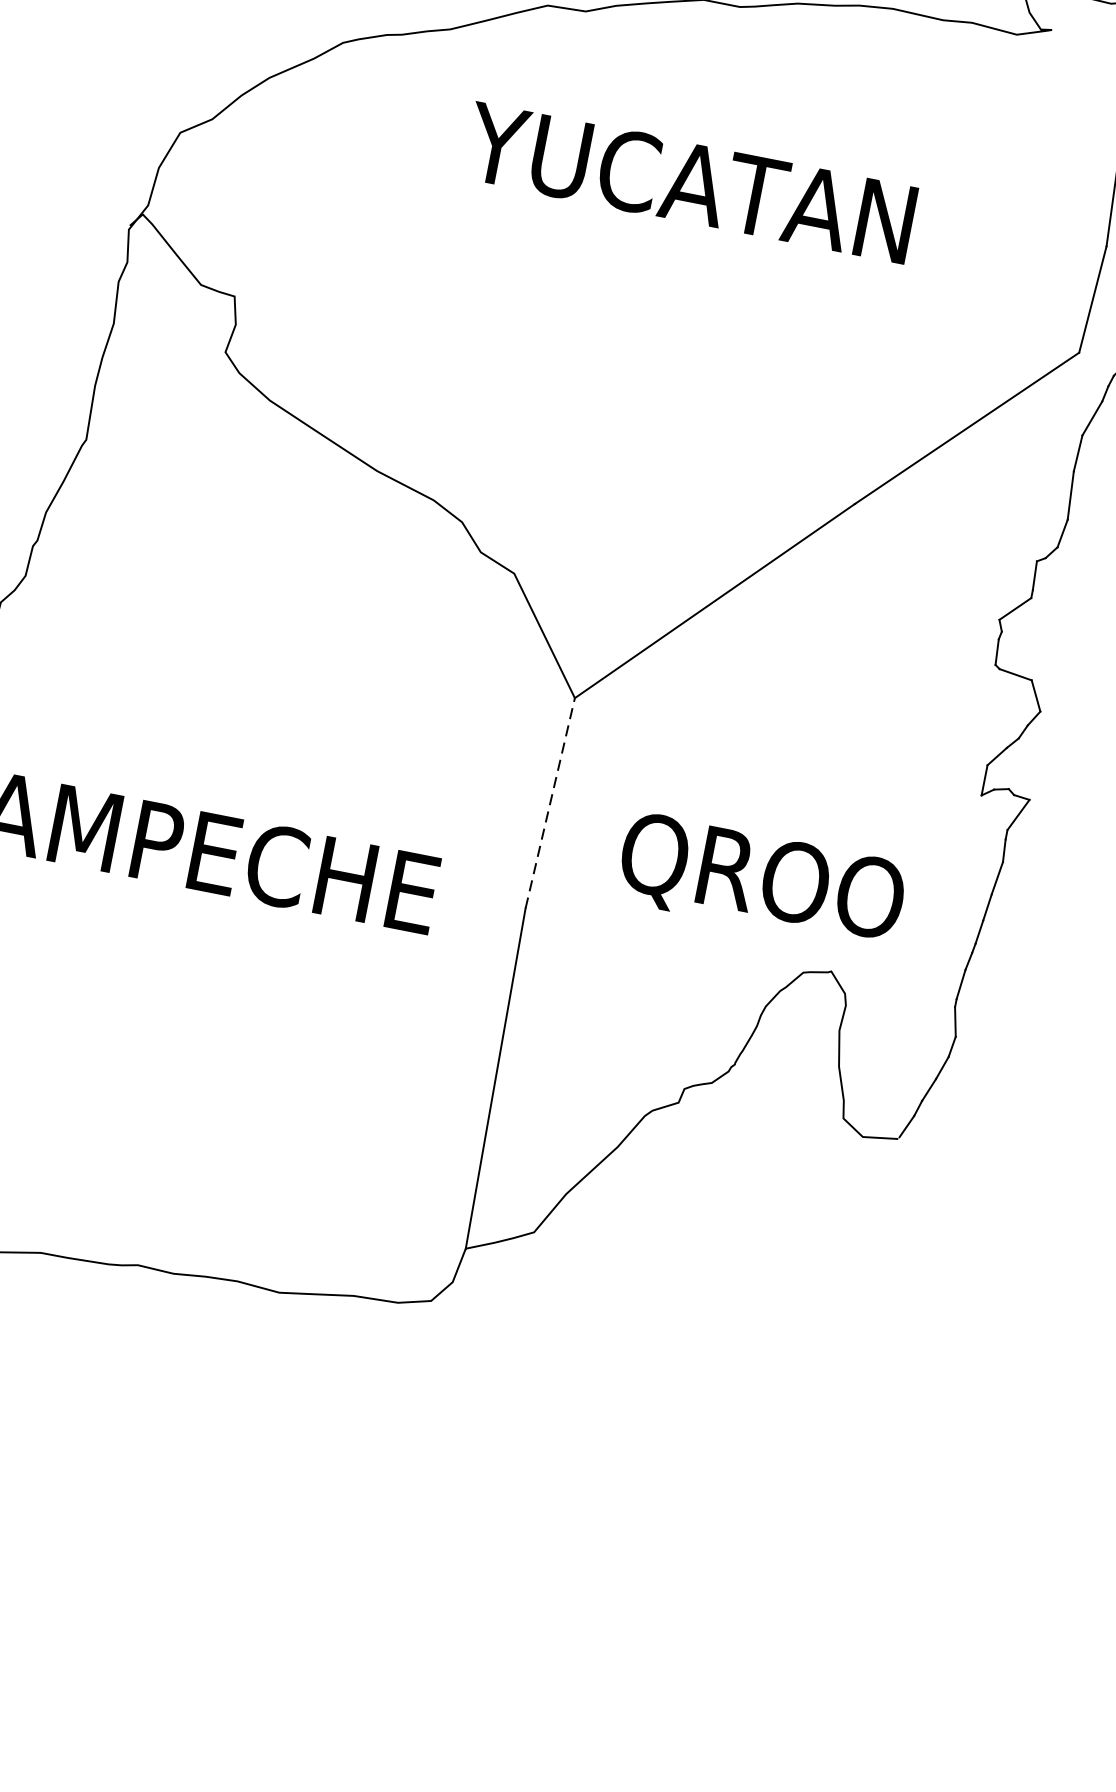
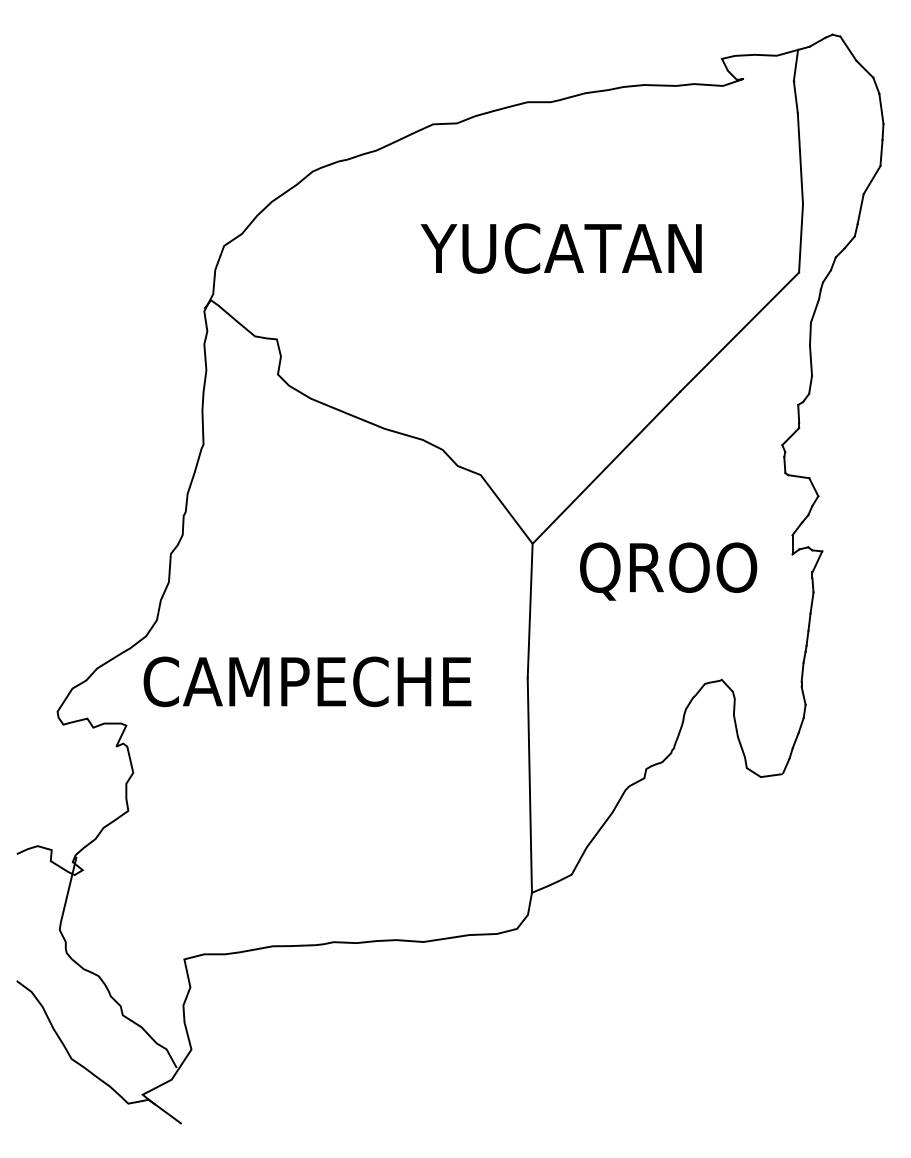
text: (688, 182) -> (560, 248), moved
line: (550, 802) -> (530, 610), dashed -> solid
text: (761, 881) -> (668, 571), moved

